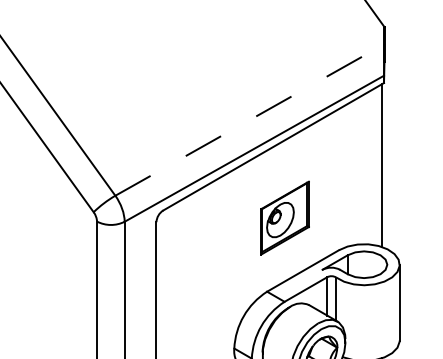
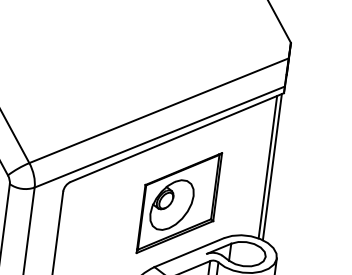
line: (250, 119) -> (159, 110), dashed -> solid
line: (376, 166) -> (267, 167), added
part: (284, 217) -> (178, 202), size x1.67

